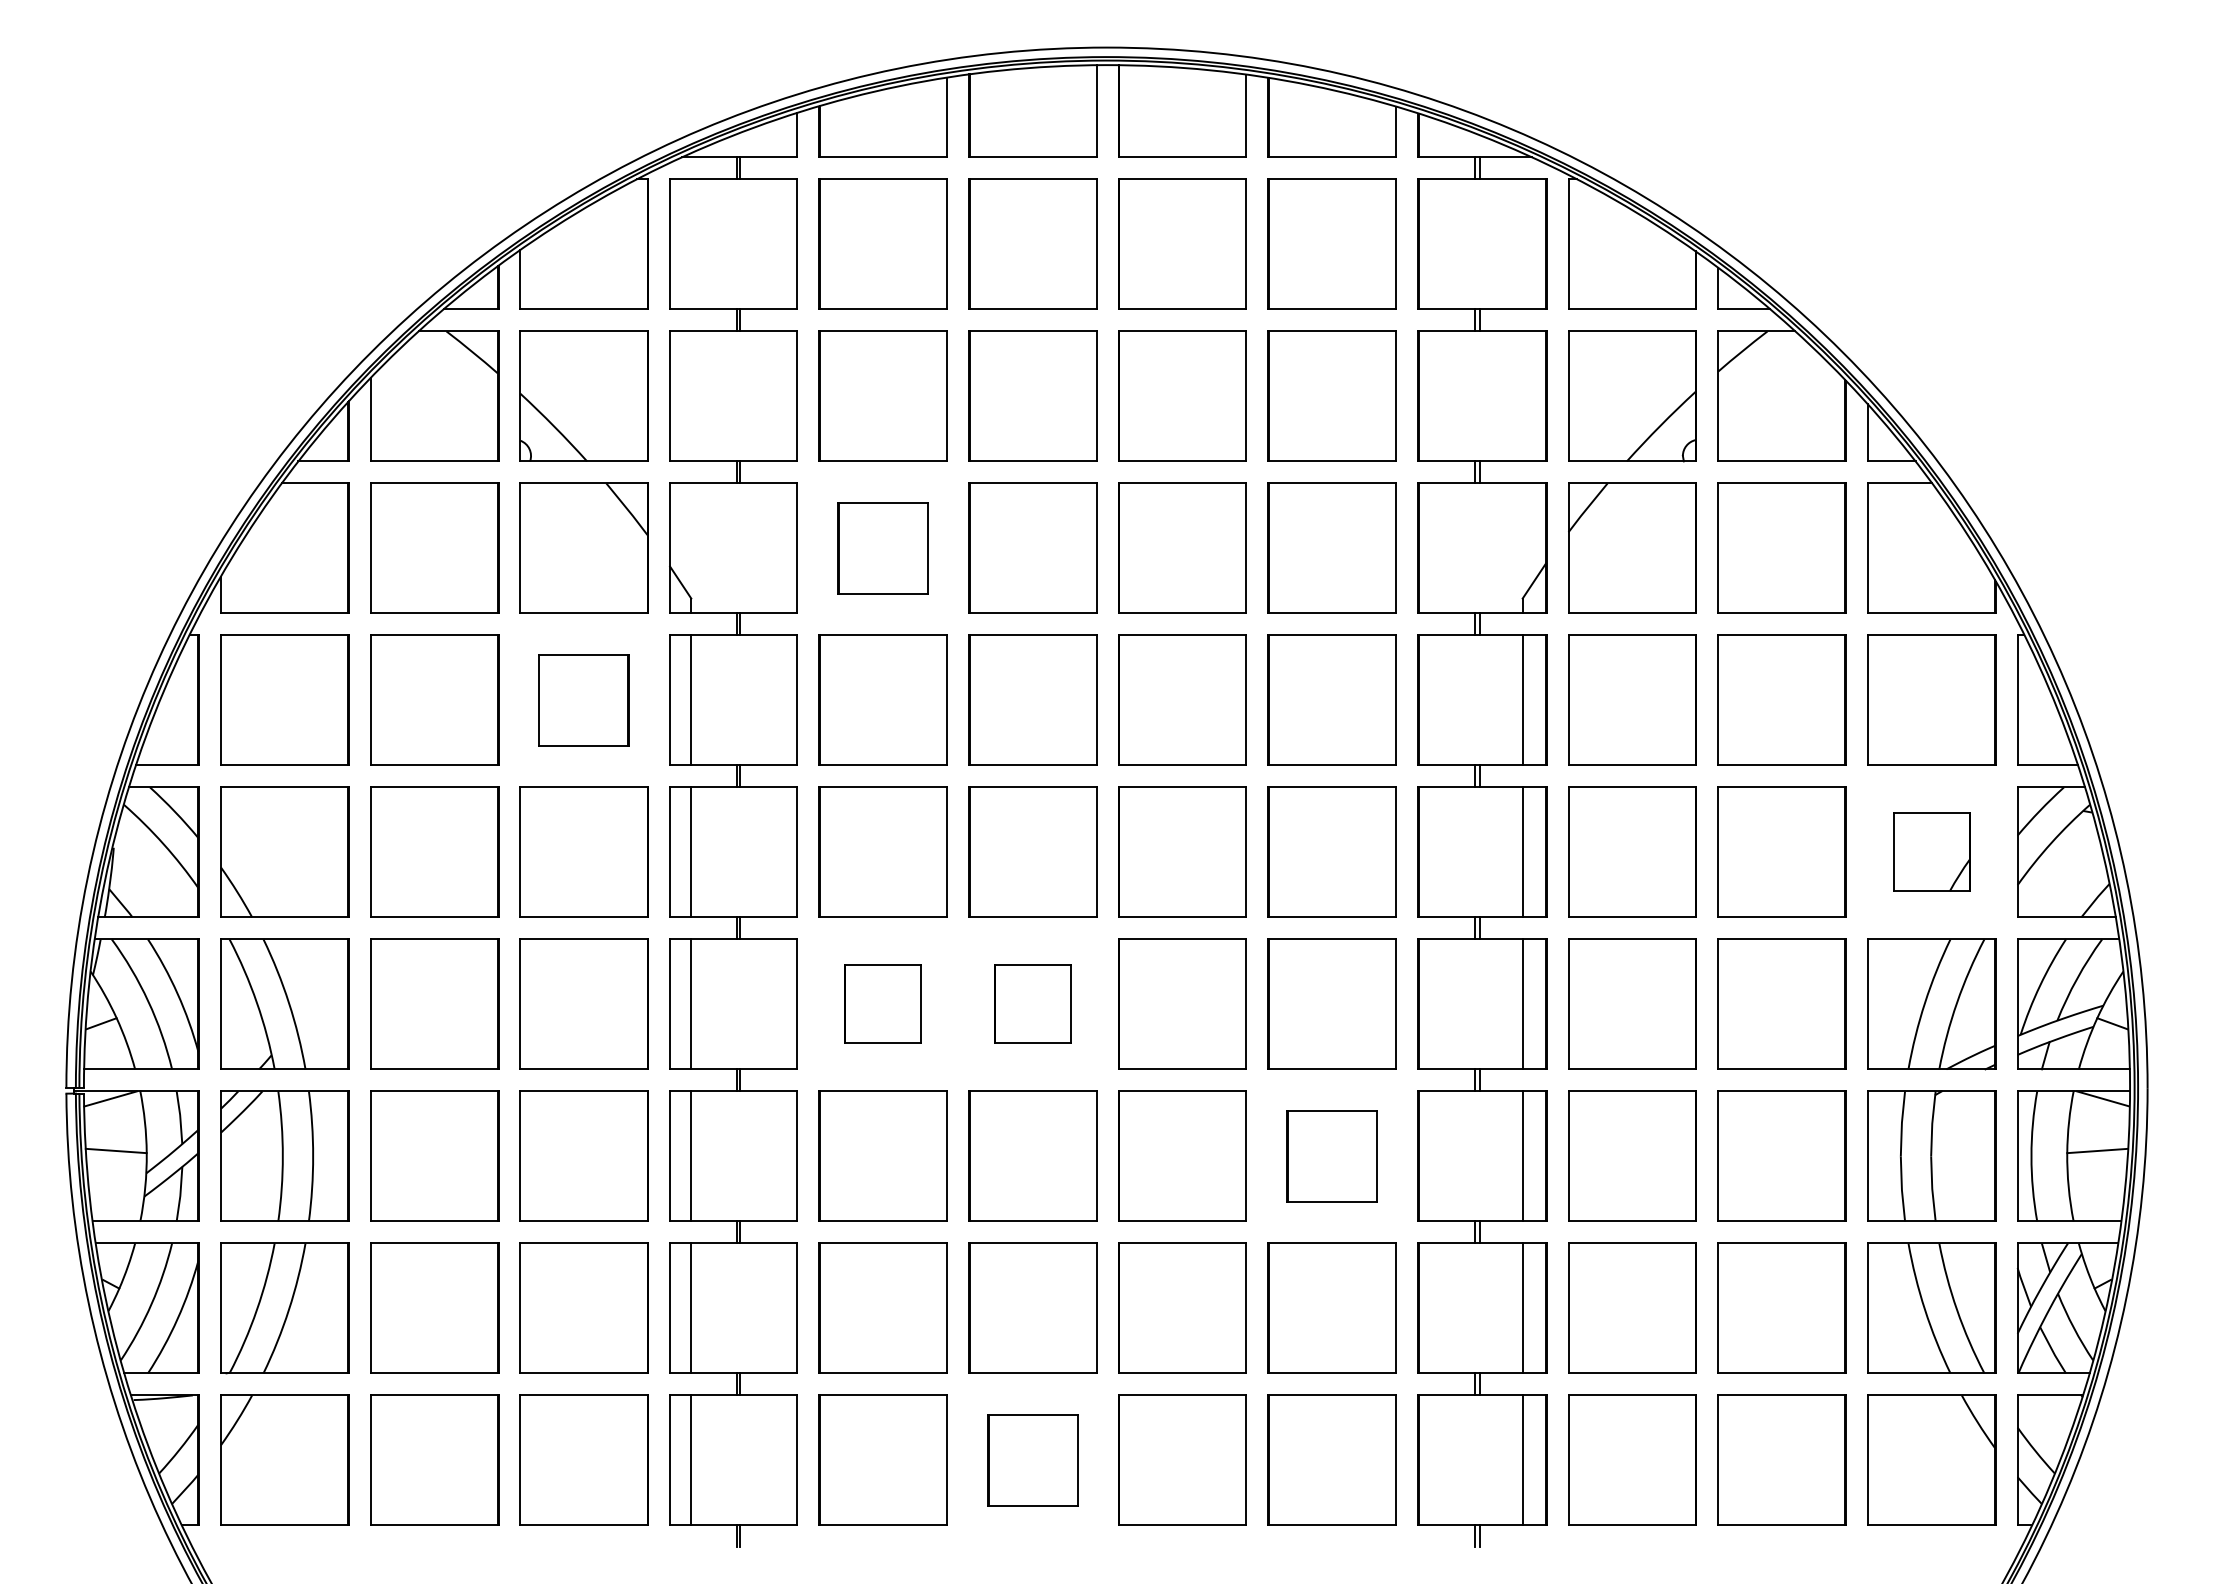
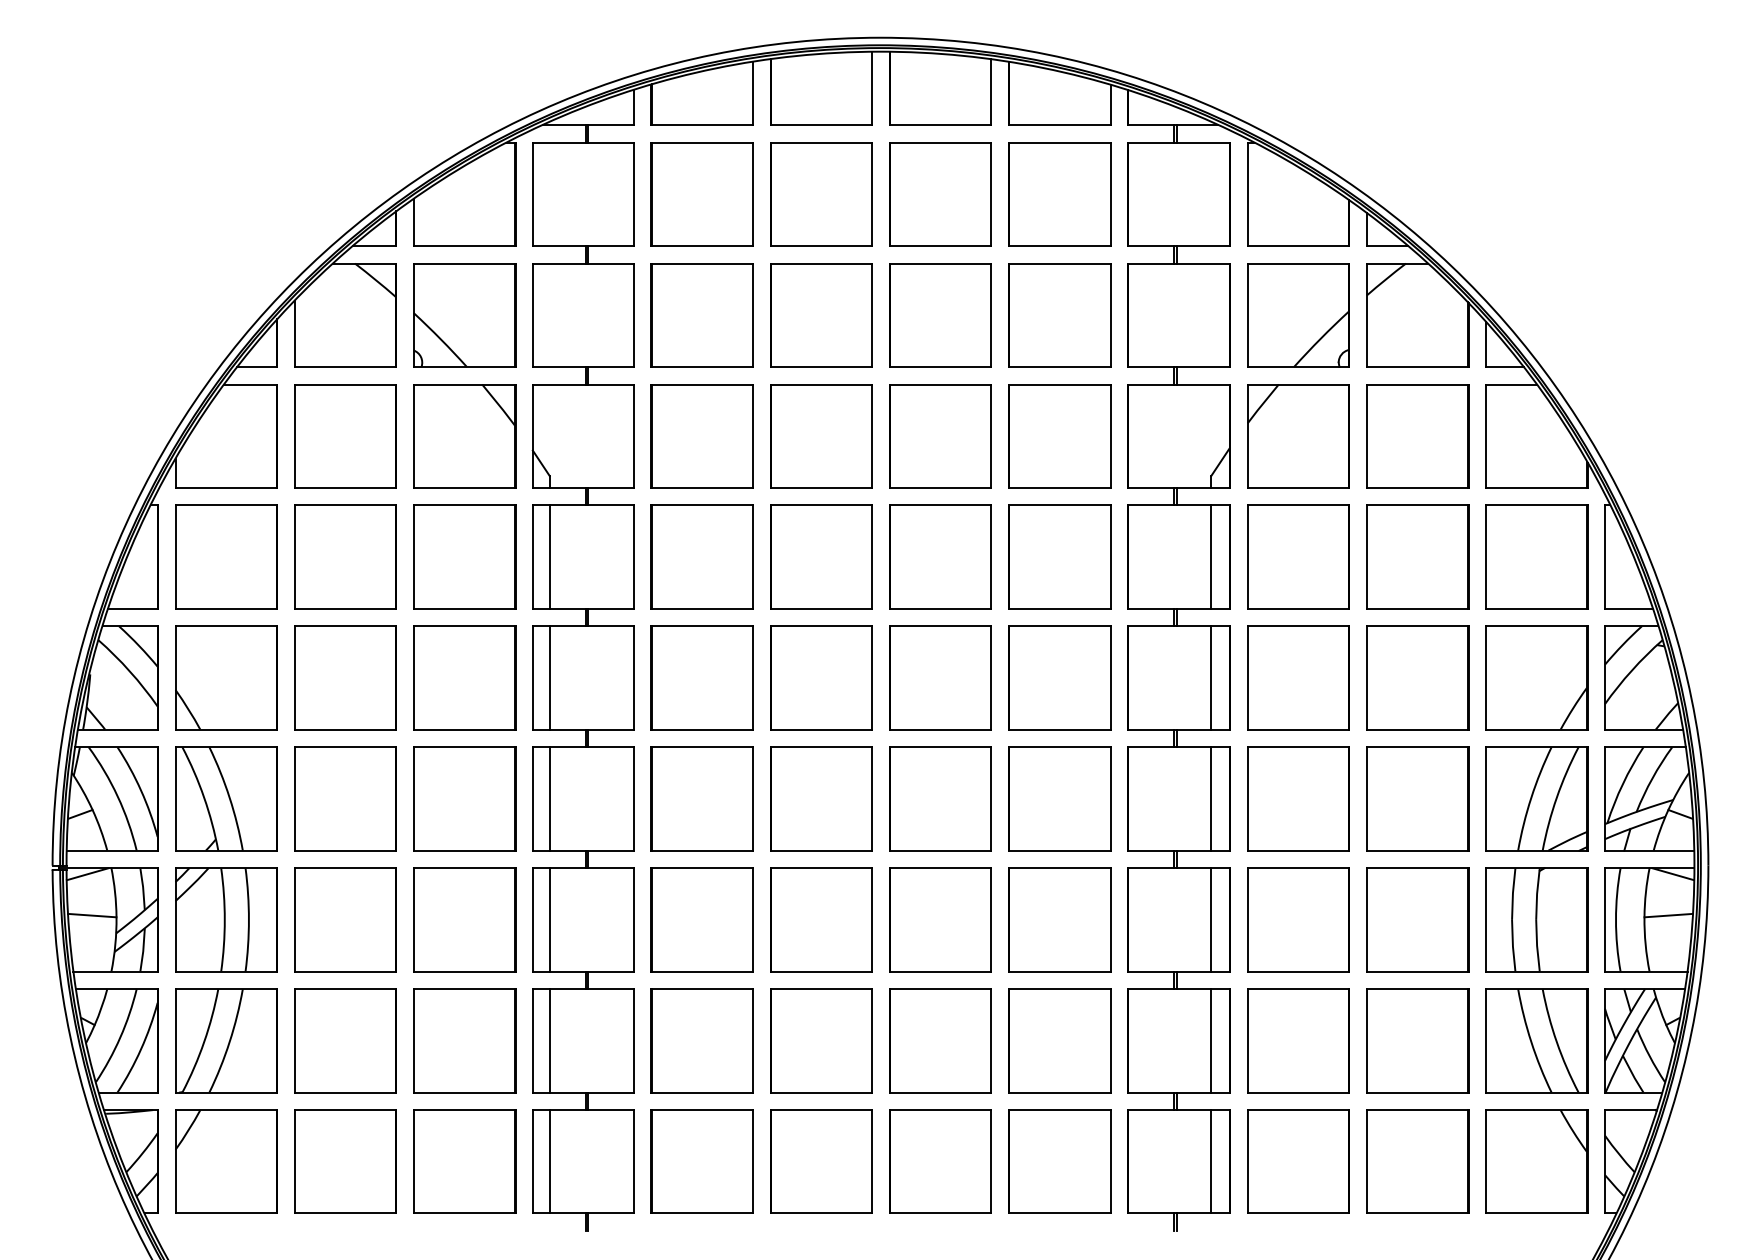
part: (882, 547) -> (701, 435), size x1.43
part: (583, 699) -> (464, 556), size x1.43
part: (1931, 851) -> (1536, 677), size x1.67
part: (882, 1003) -> (701, 798), size x1.67
part: (1032, 1003) -> (821, 798), size x1.67
part: (1331, 1155) -> (1059, 919), size x1.43
part: (1032, 1459) -> (821, 1161), size x1.43

